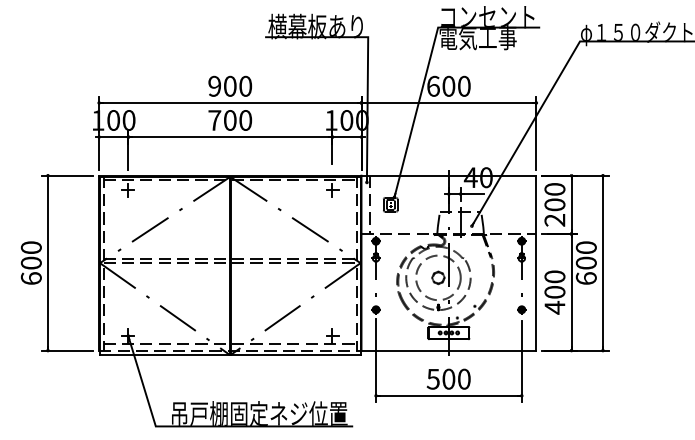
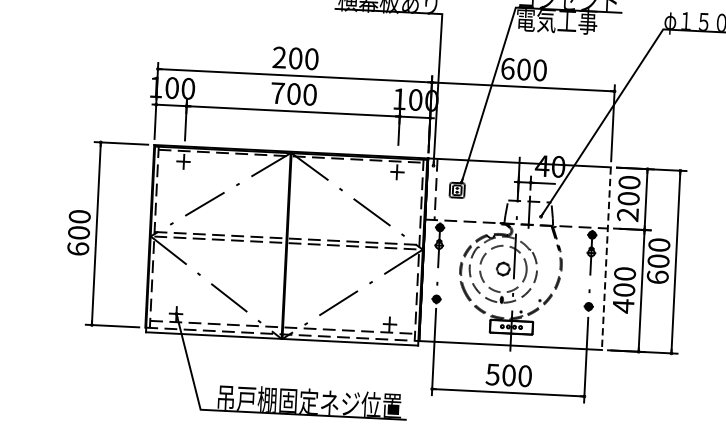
text: (214, 86) -> (279, 57), 900 -> 200
line: (536, 263) -> (606, 259), solid -> dashed

